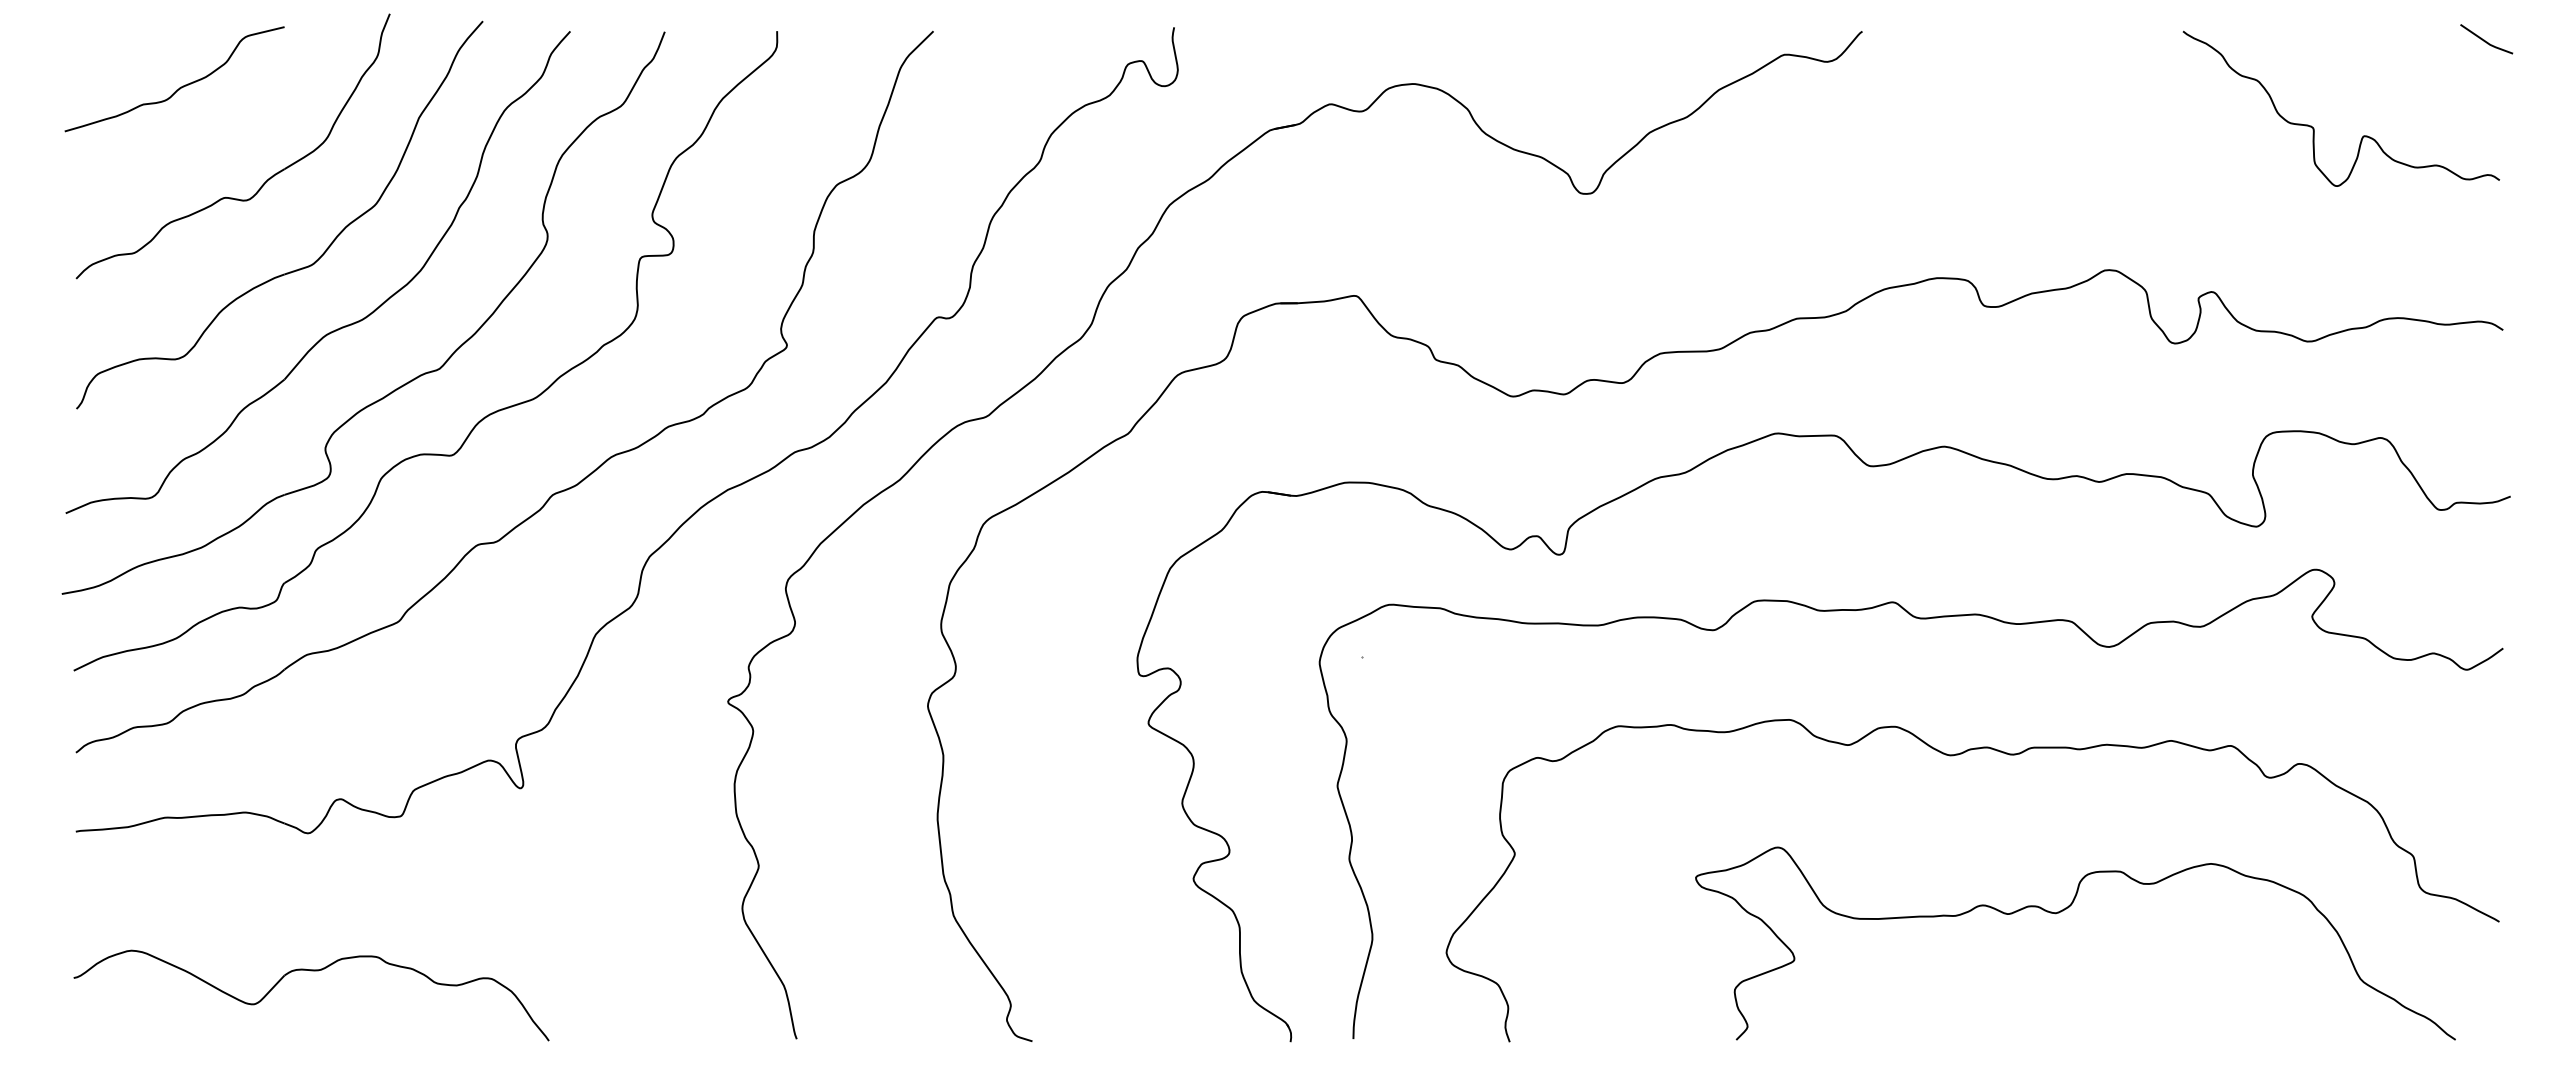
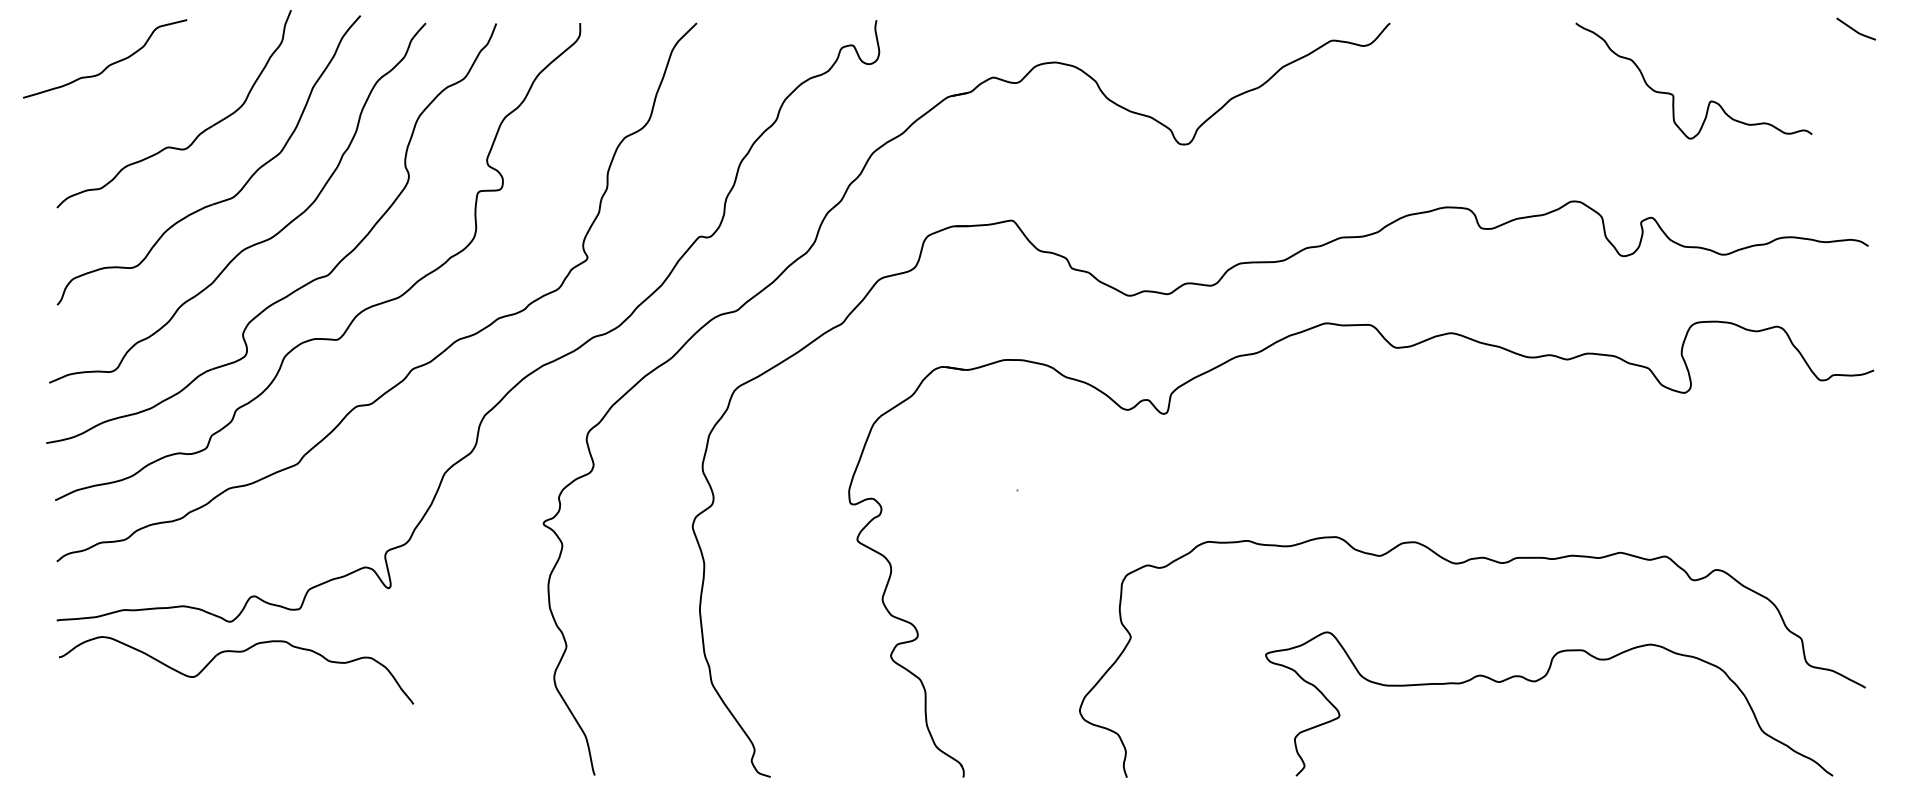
curve: (179, 87) -> (108, 65), moved
curve: (2314, 128) -> (1673, 95), moved
curve: (1919, 619) -> (1432, 462), removed
part: (311, 971) -> (236, 652), moved

